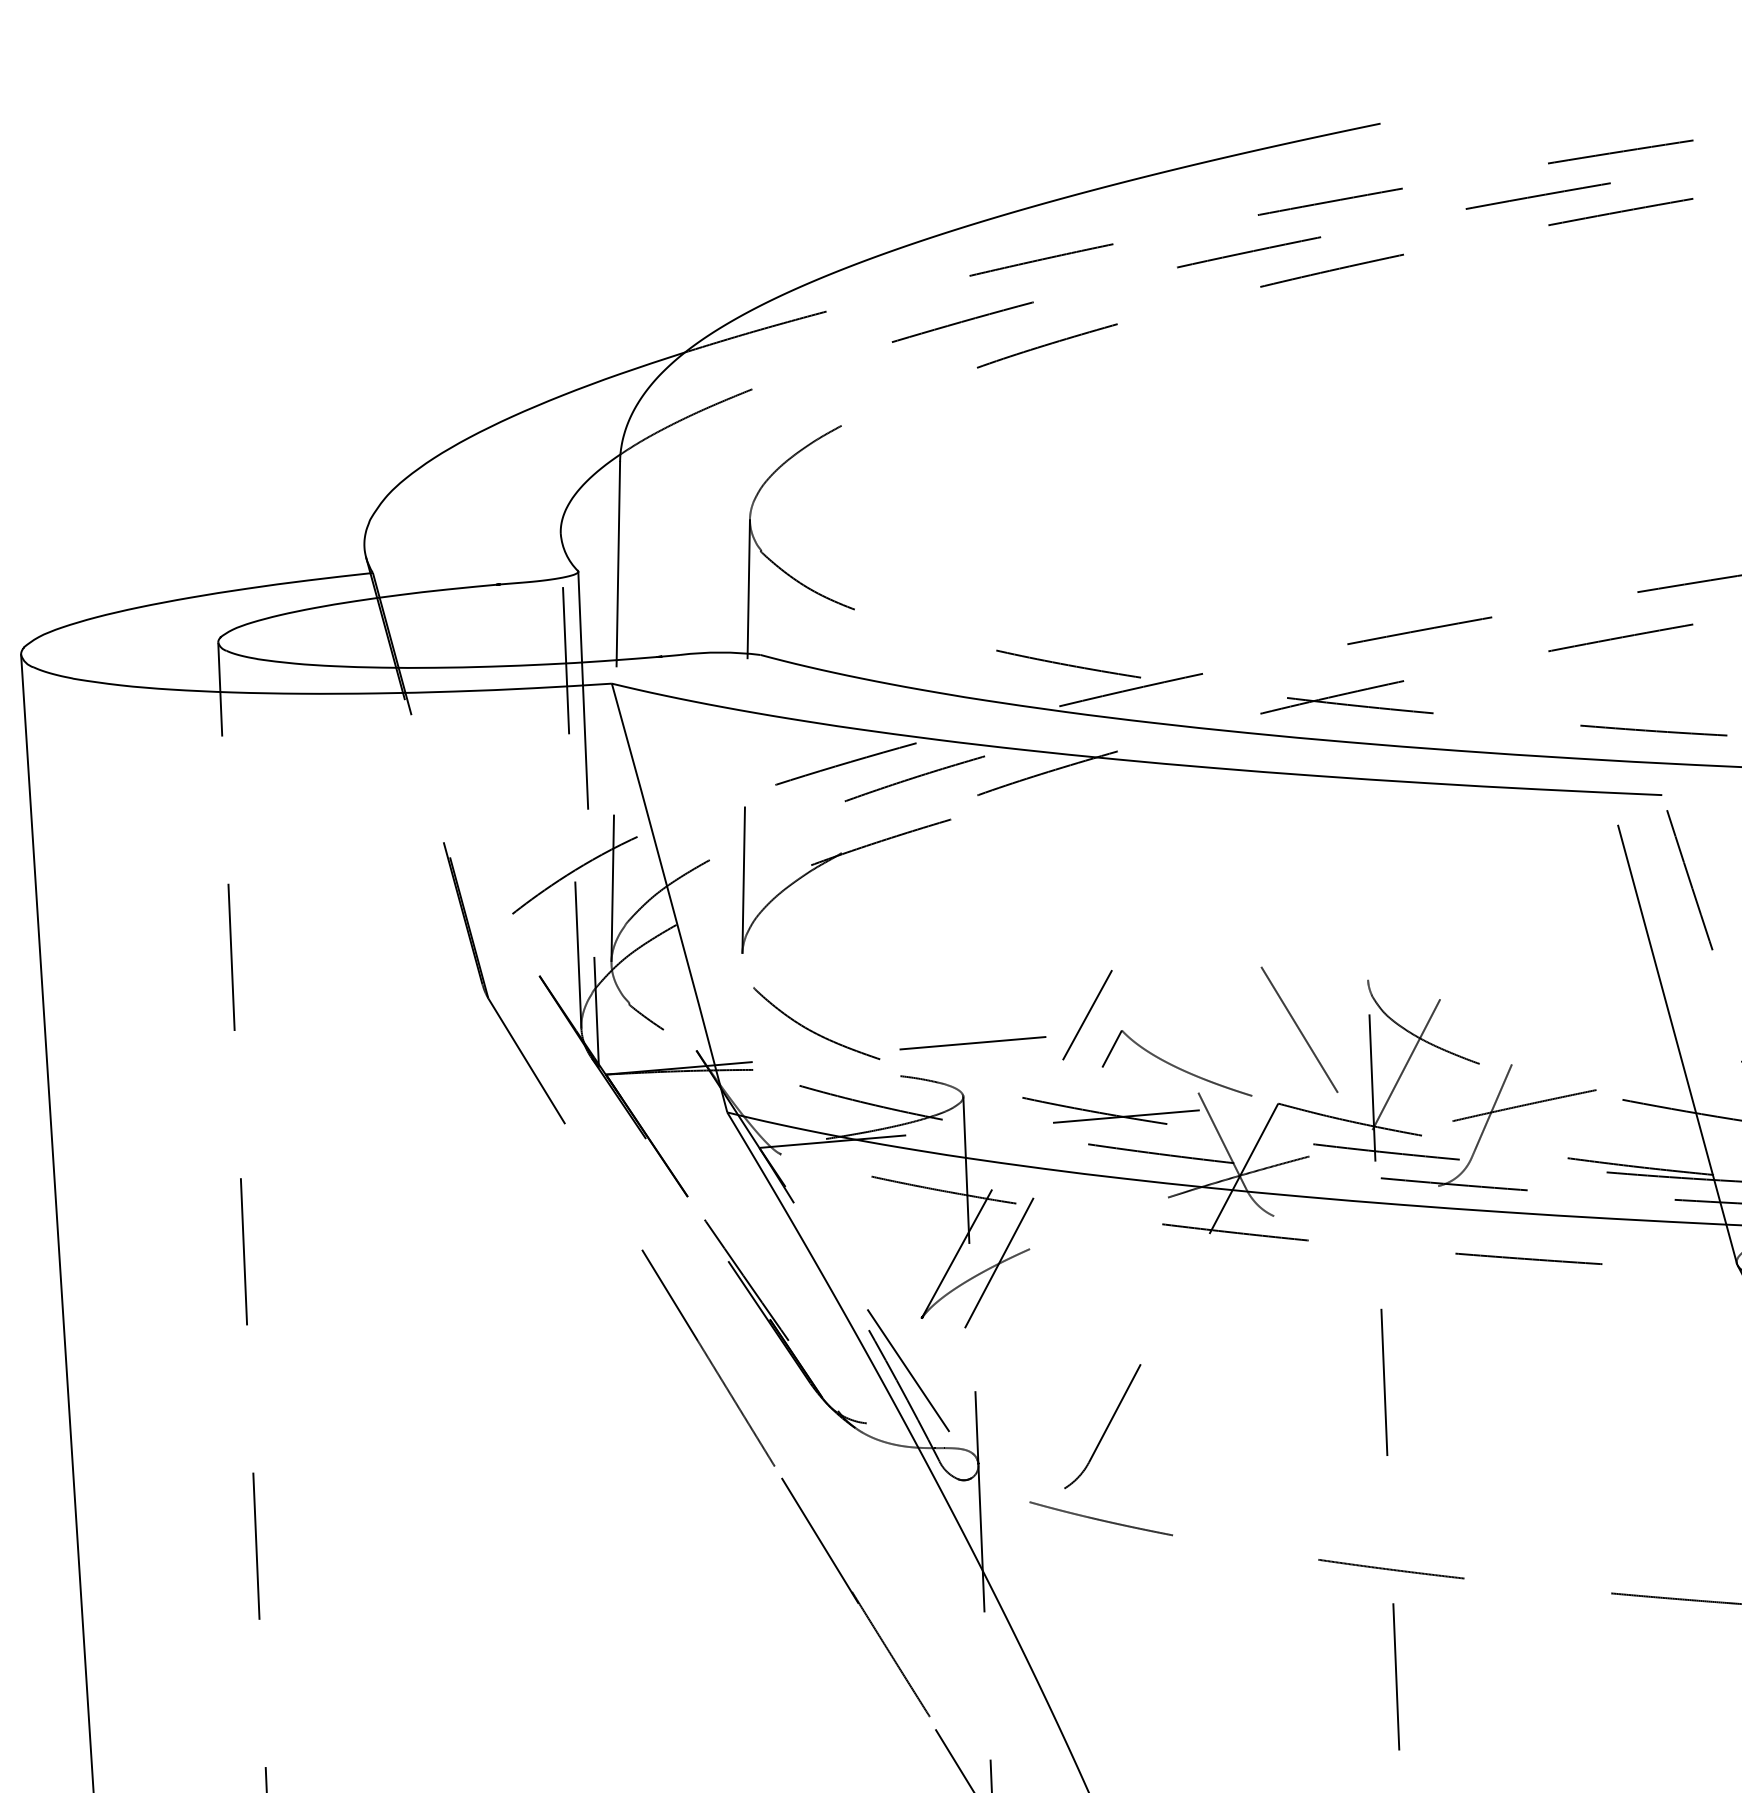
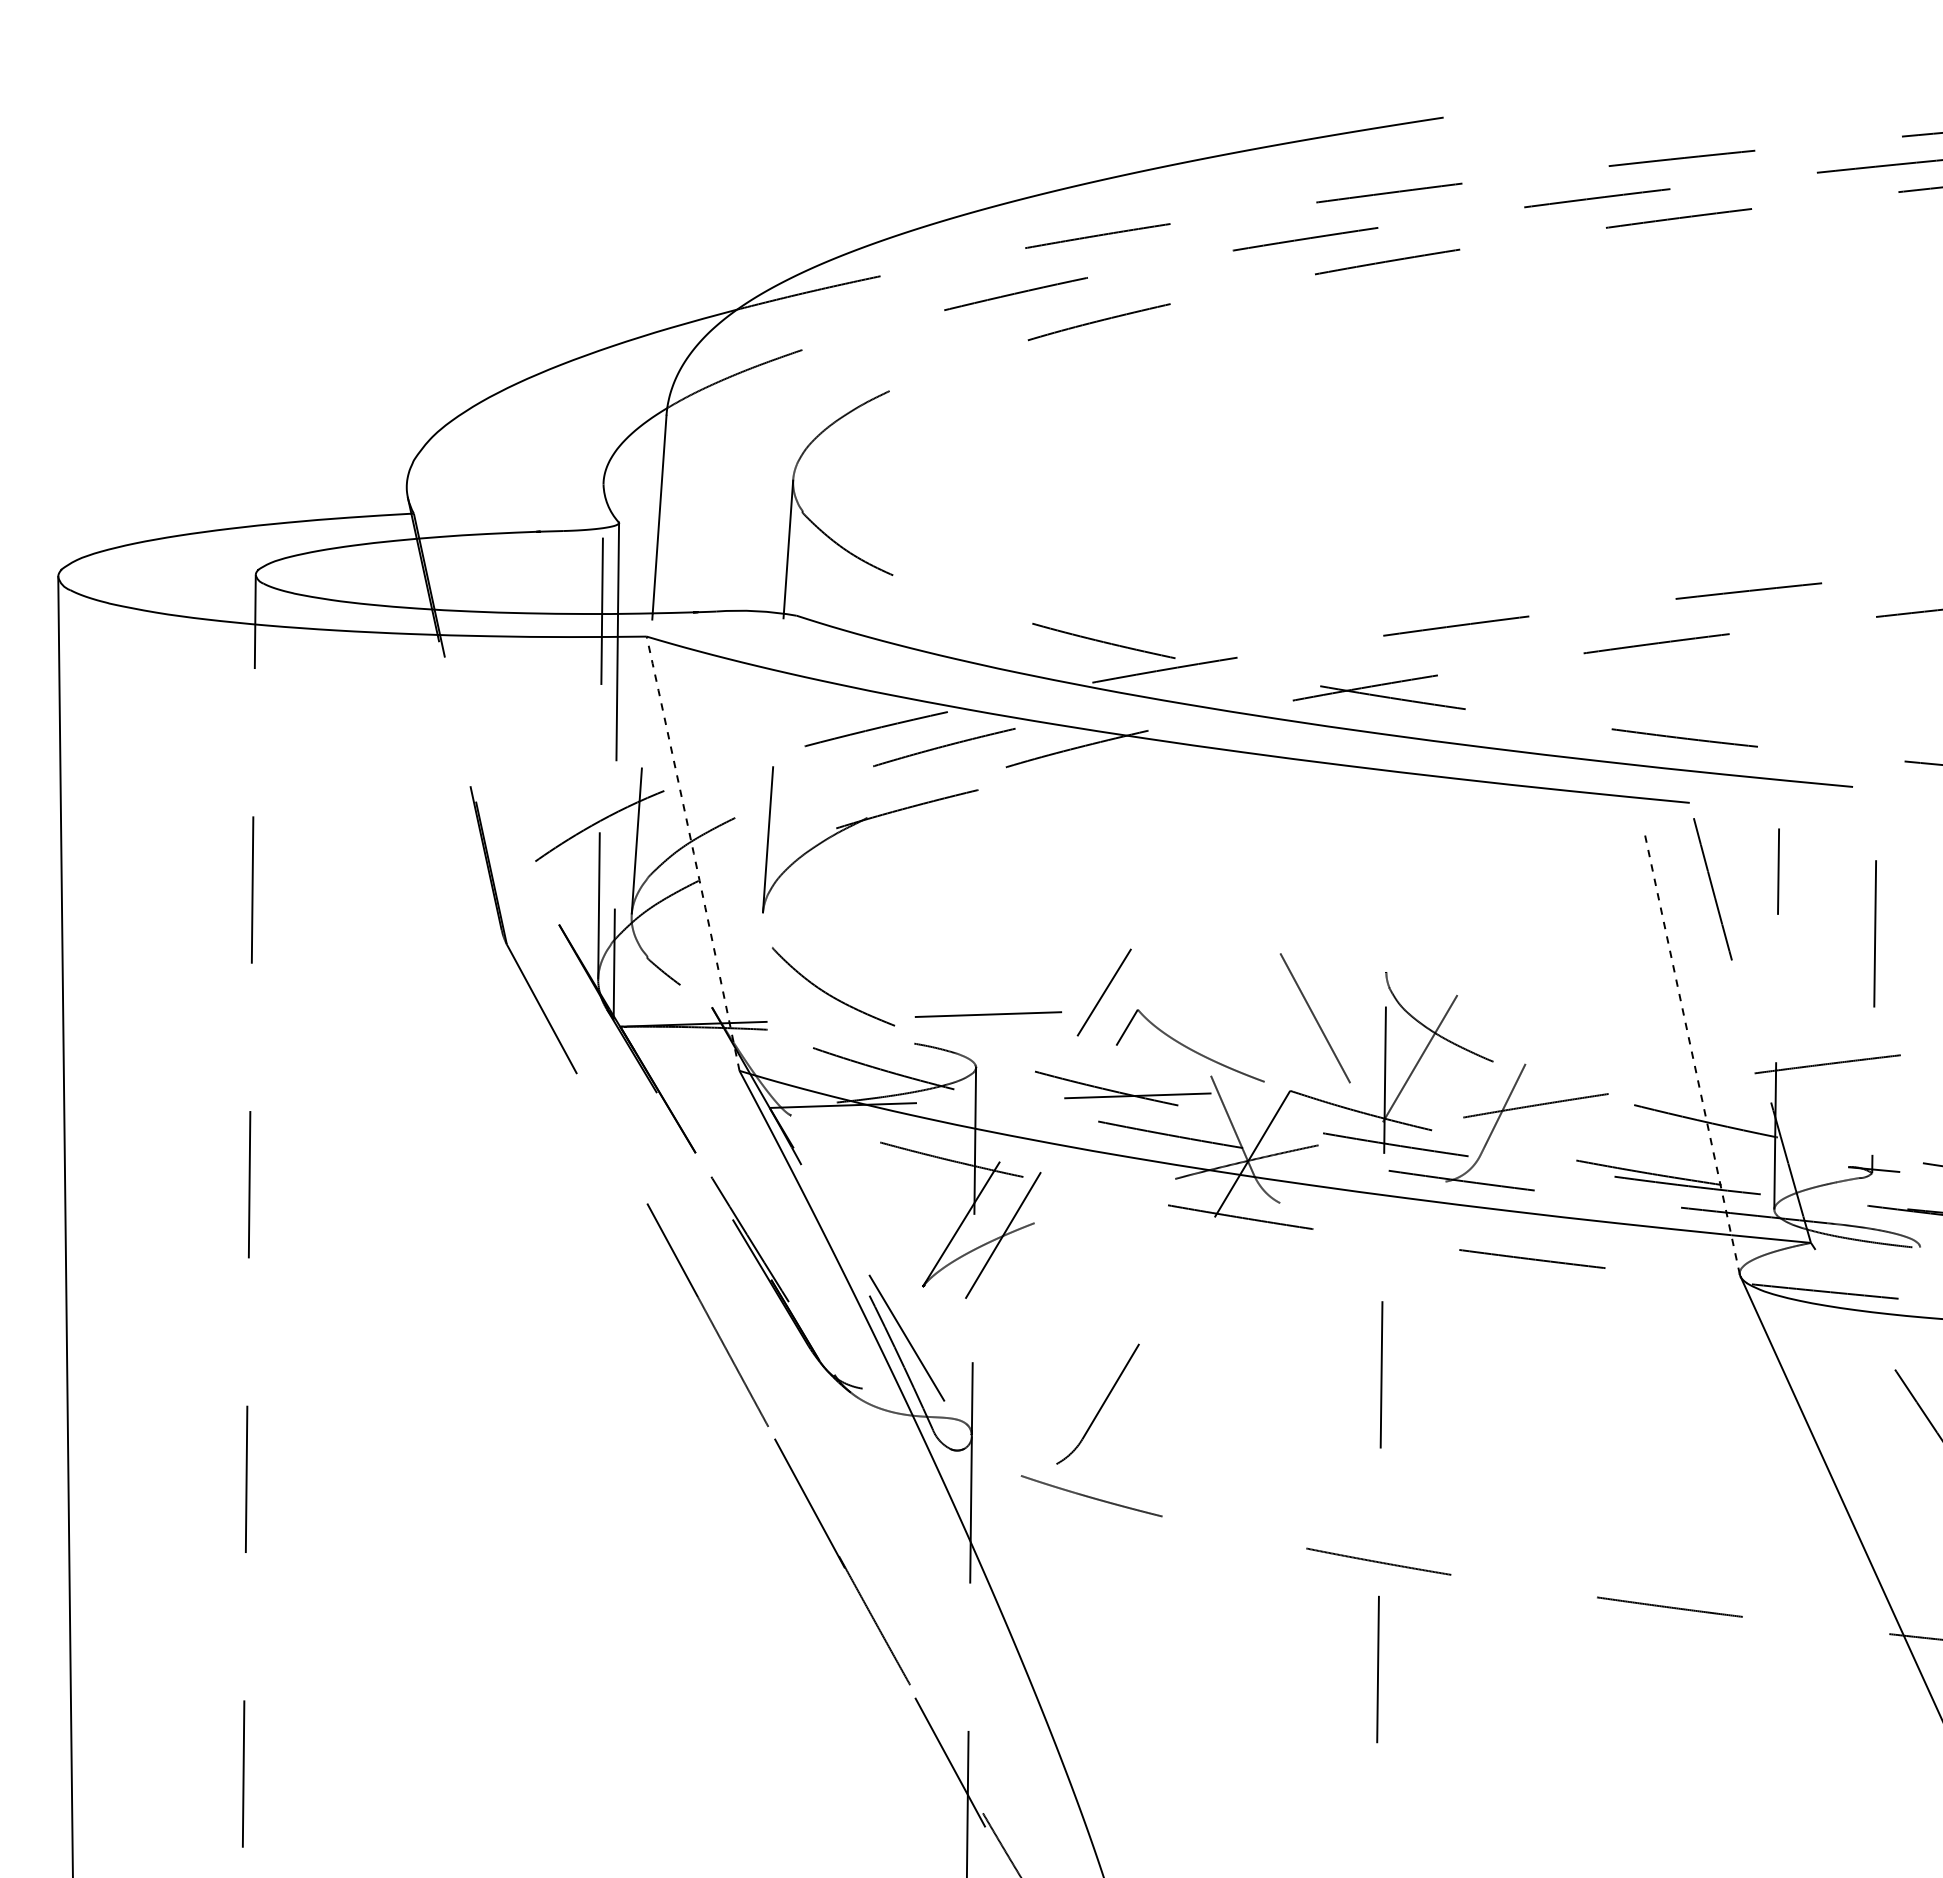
arc: (669, 897) -> (693, 853), solid -> dashed
line: (1678, 1045) -> (1692, 1053), solid -> dashed

